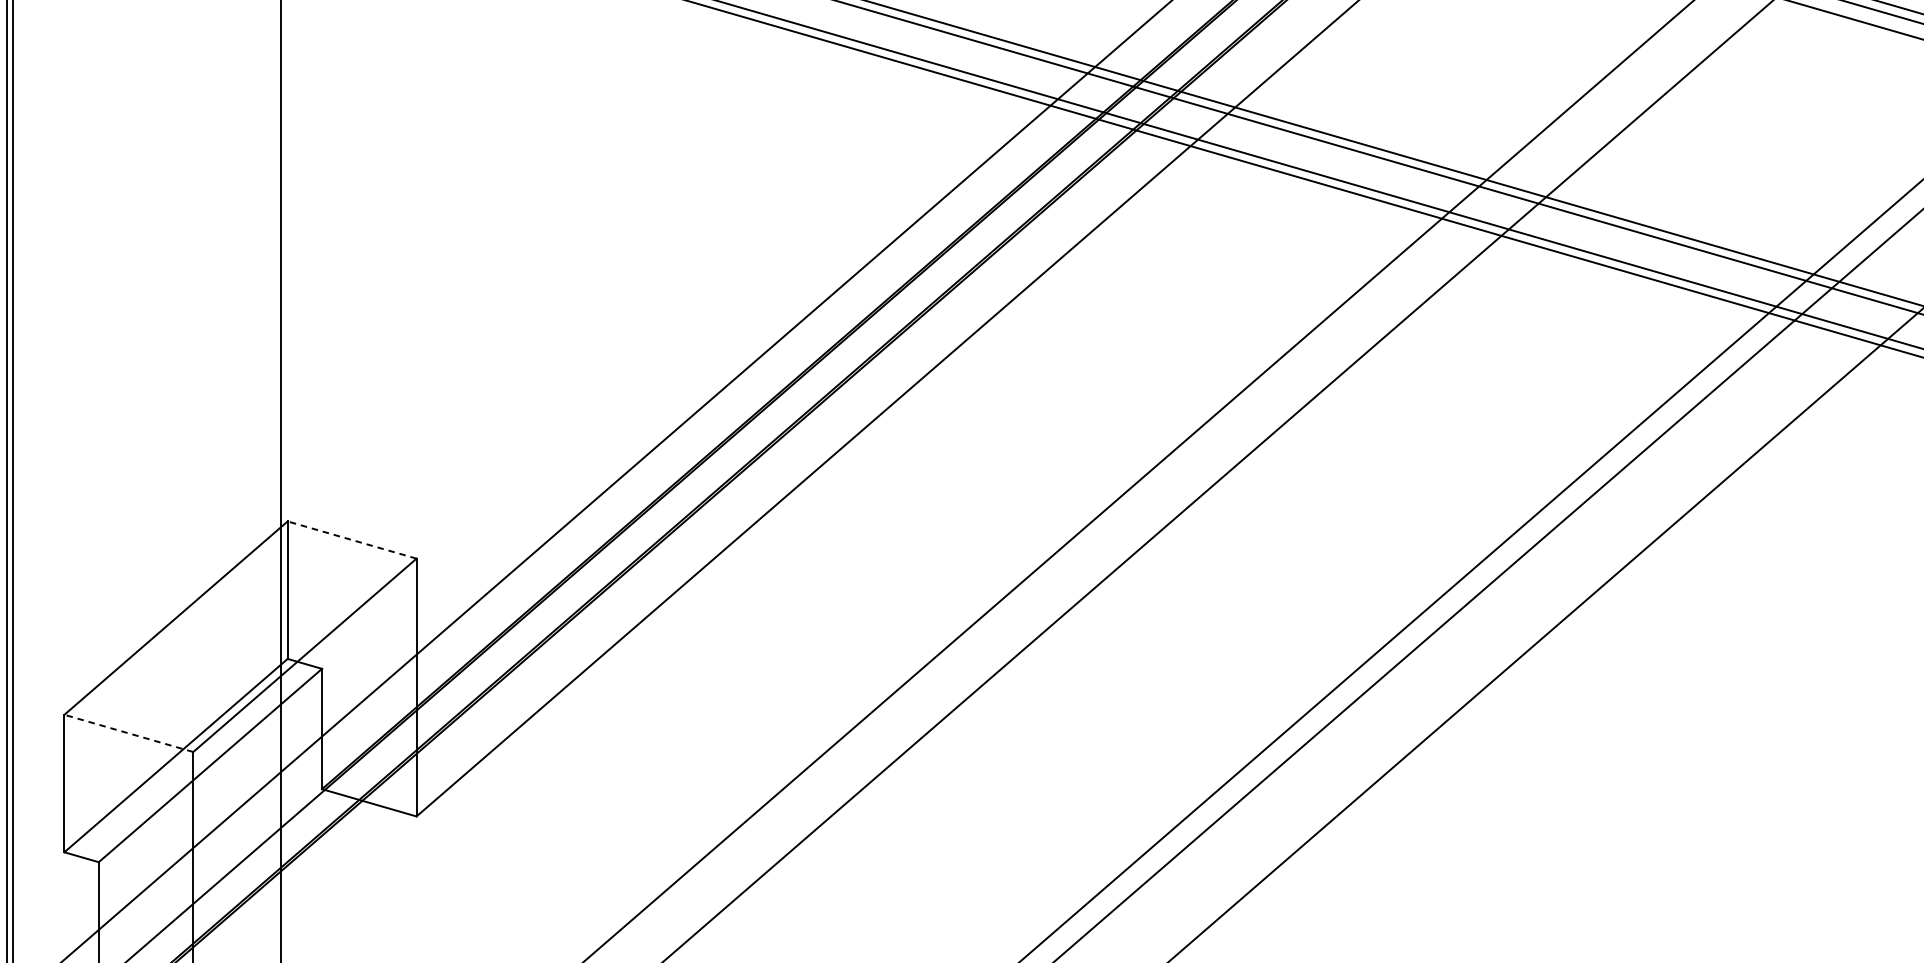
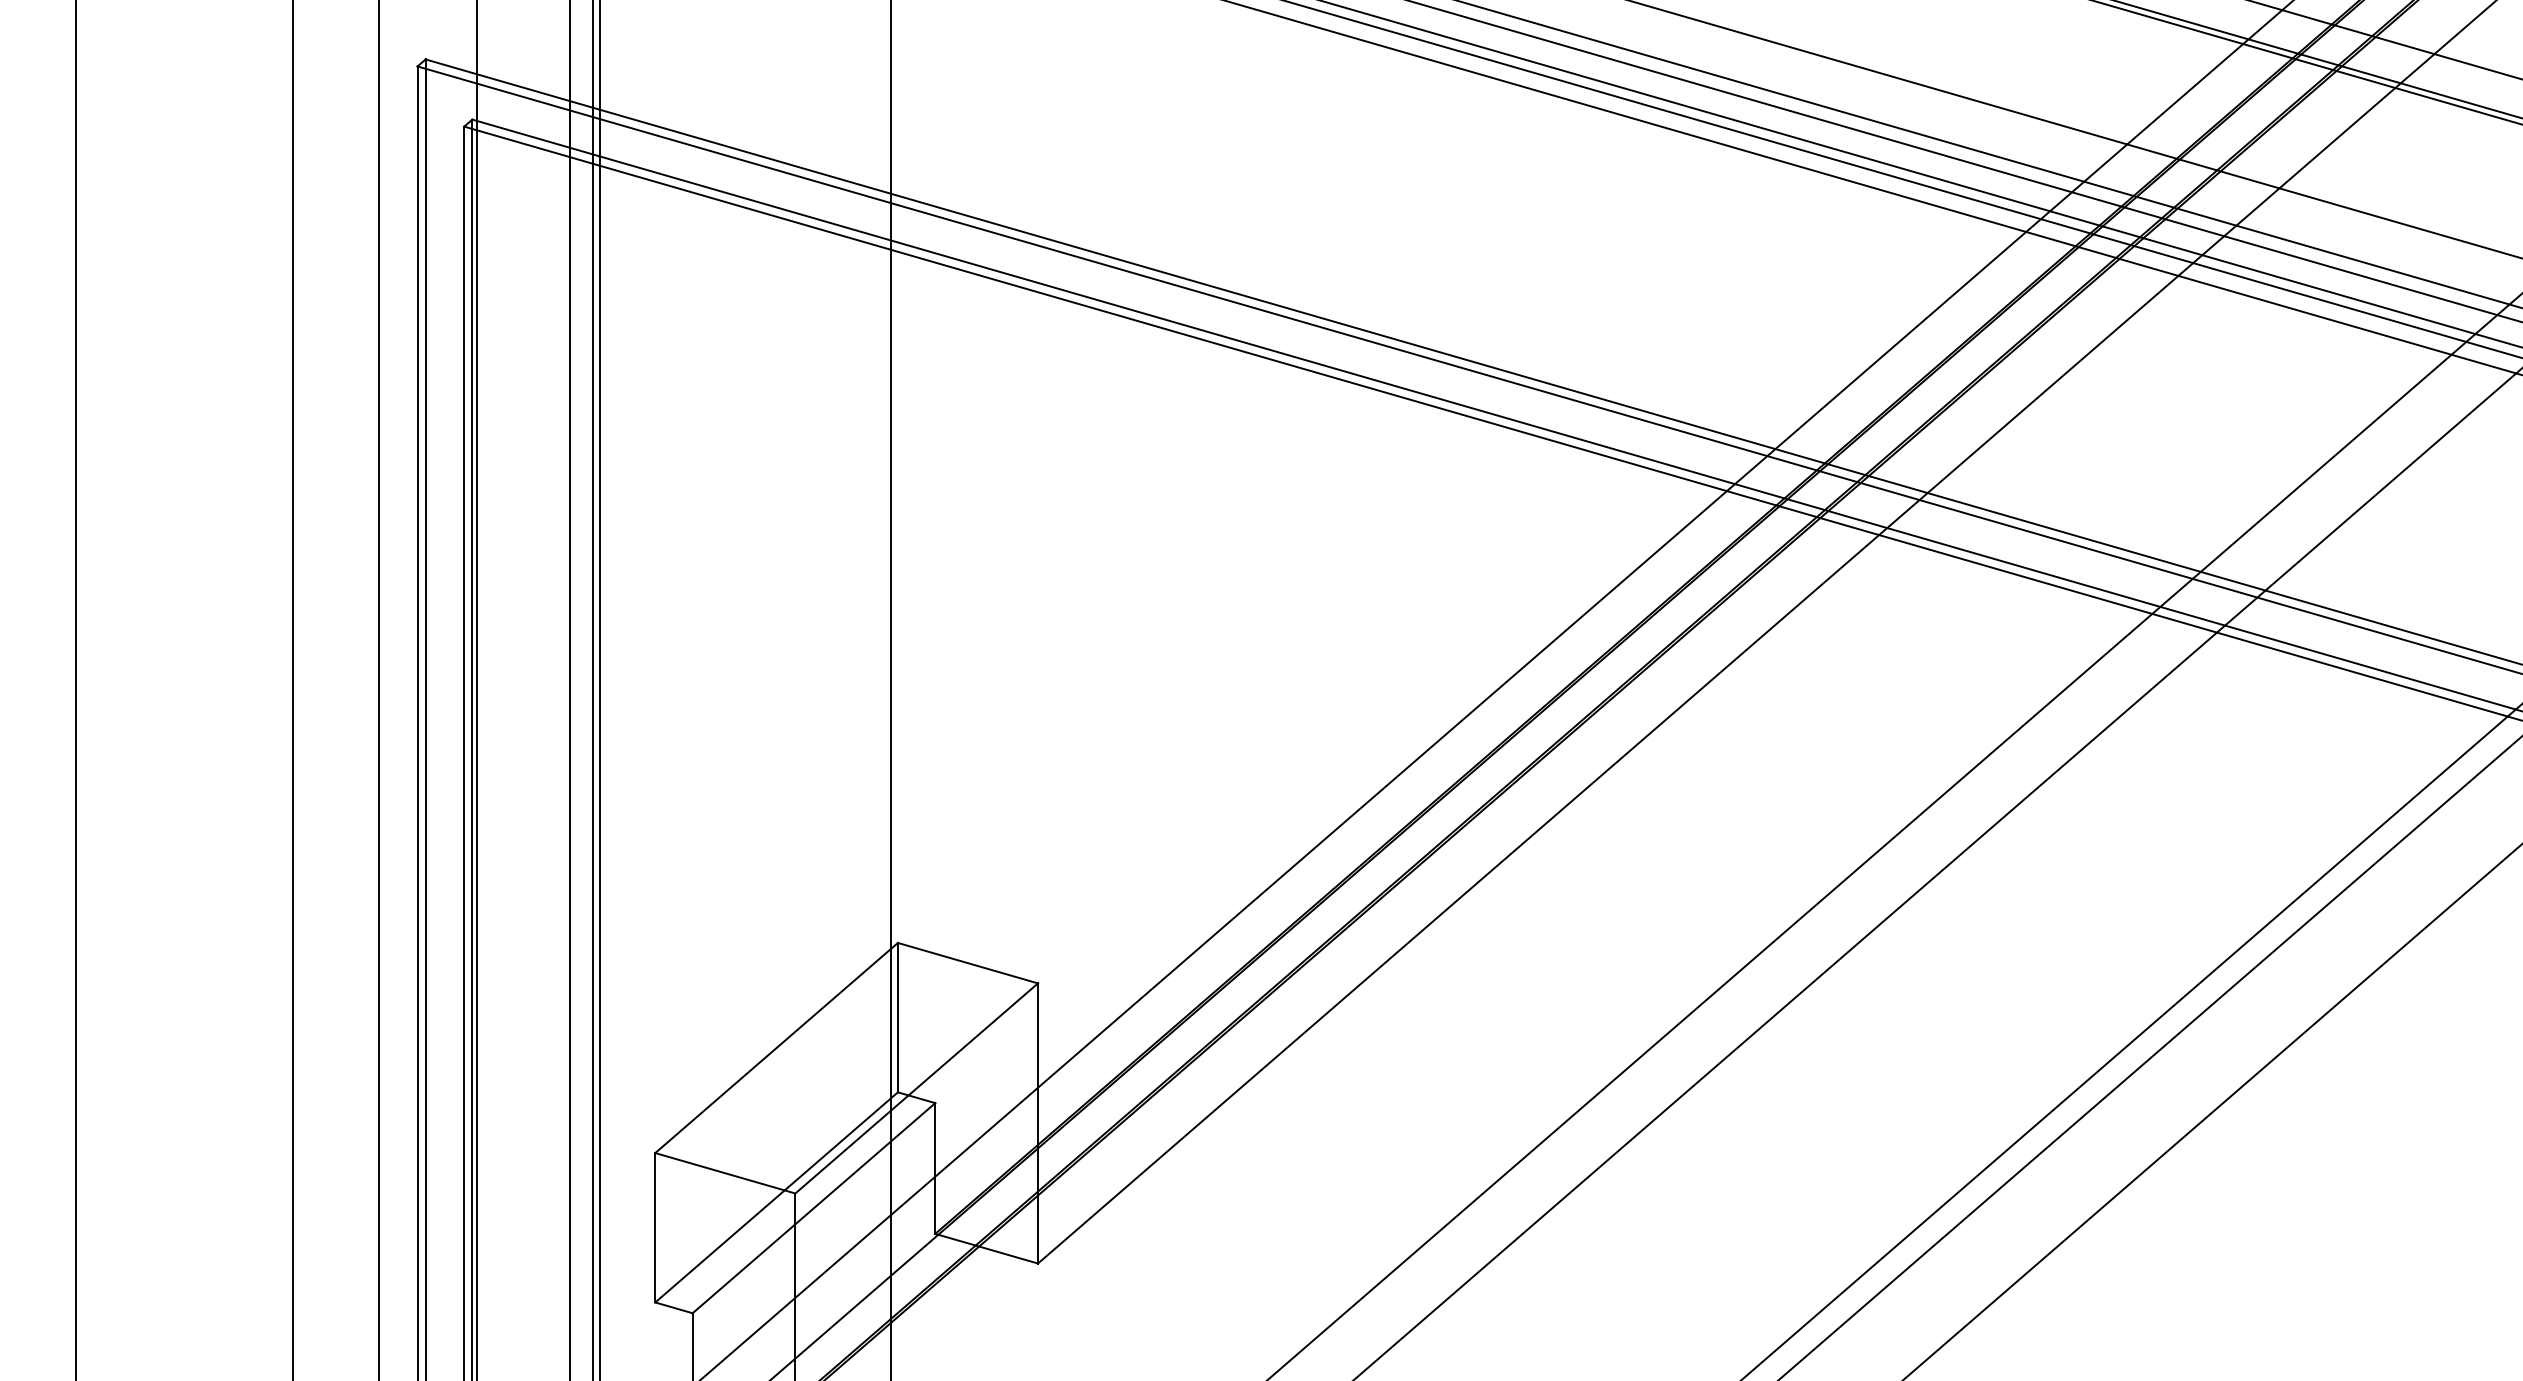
line: (351, 540) -> (967, 963), dashed -> solid
line: (129, 733) -> (725, 1173), dashed -> solid

